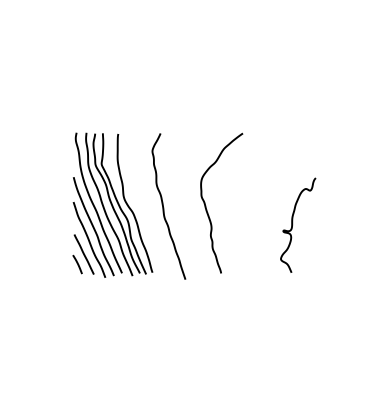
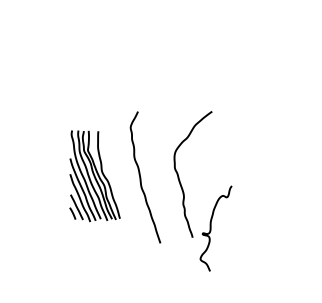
part: (112, 204) -> (94, 175), size x0.7
curve: (293, 224) -> (211, 227), moved

